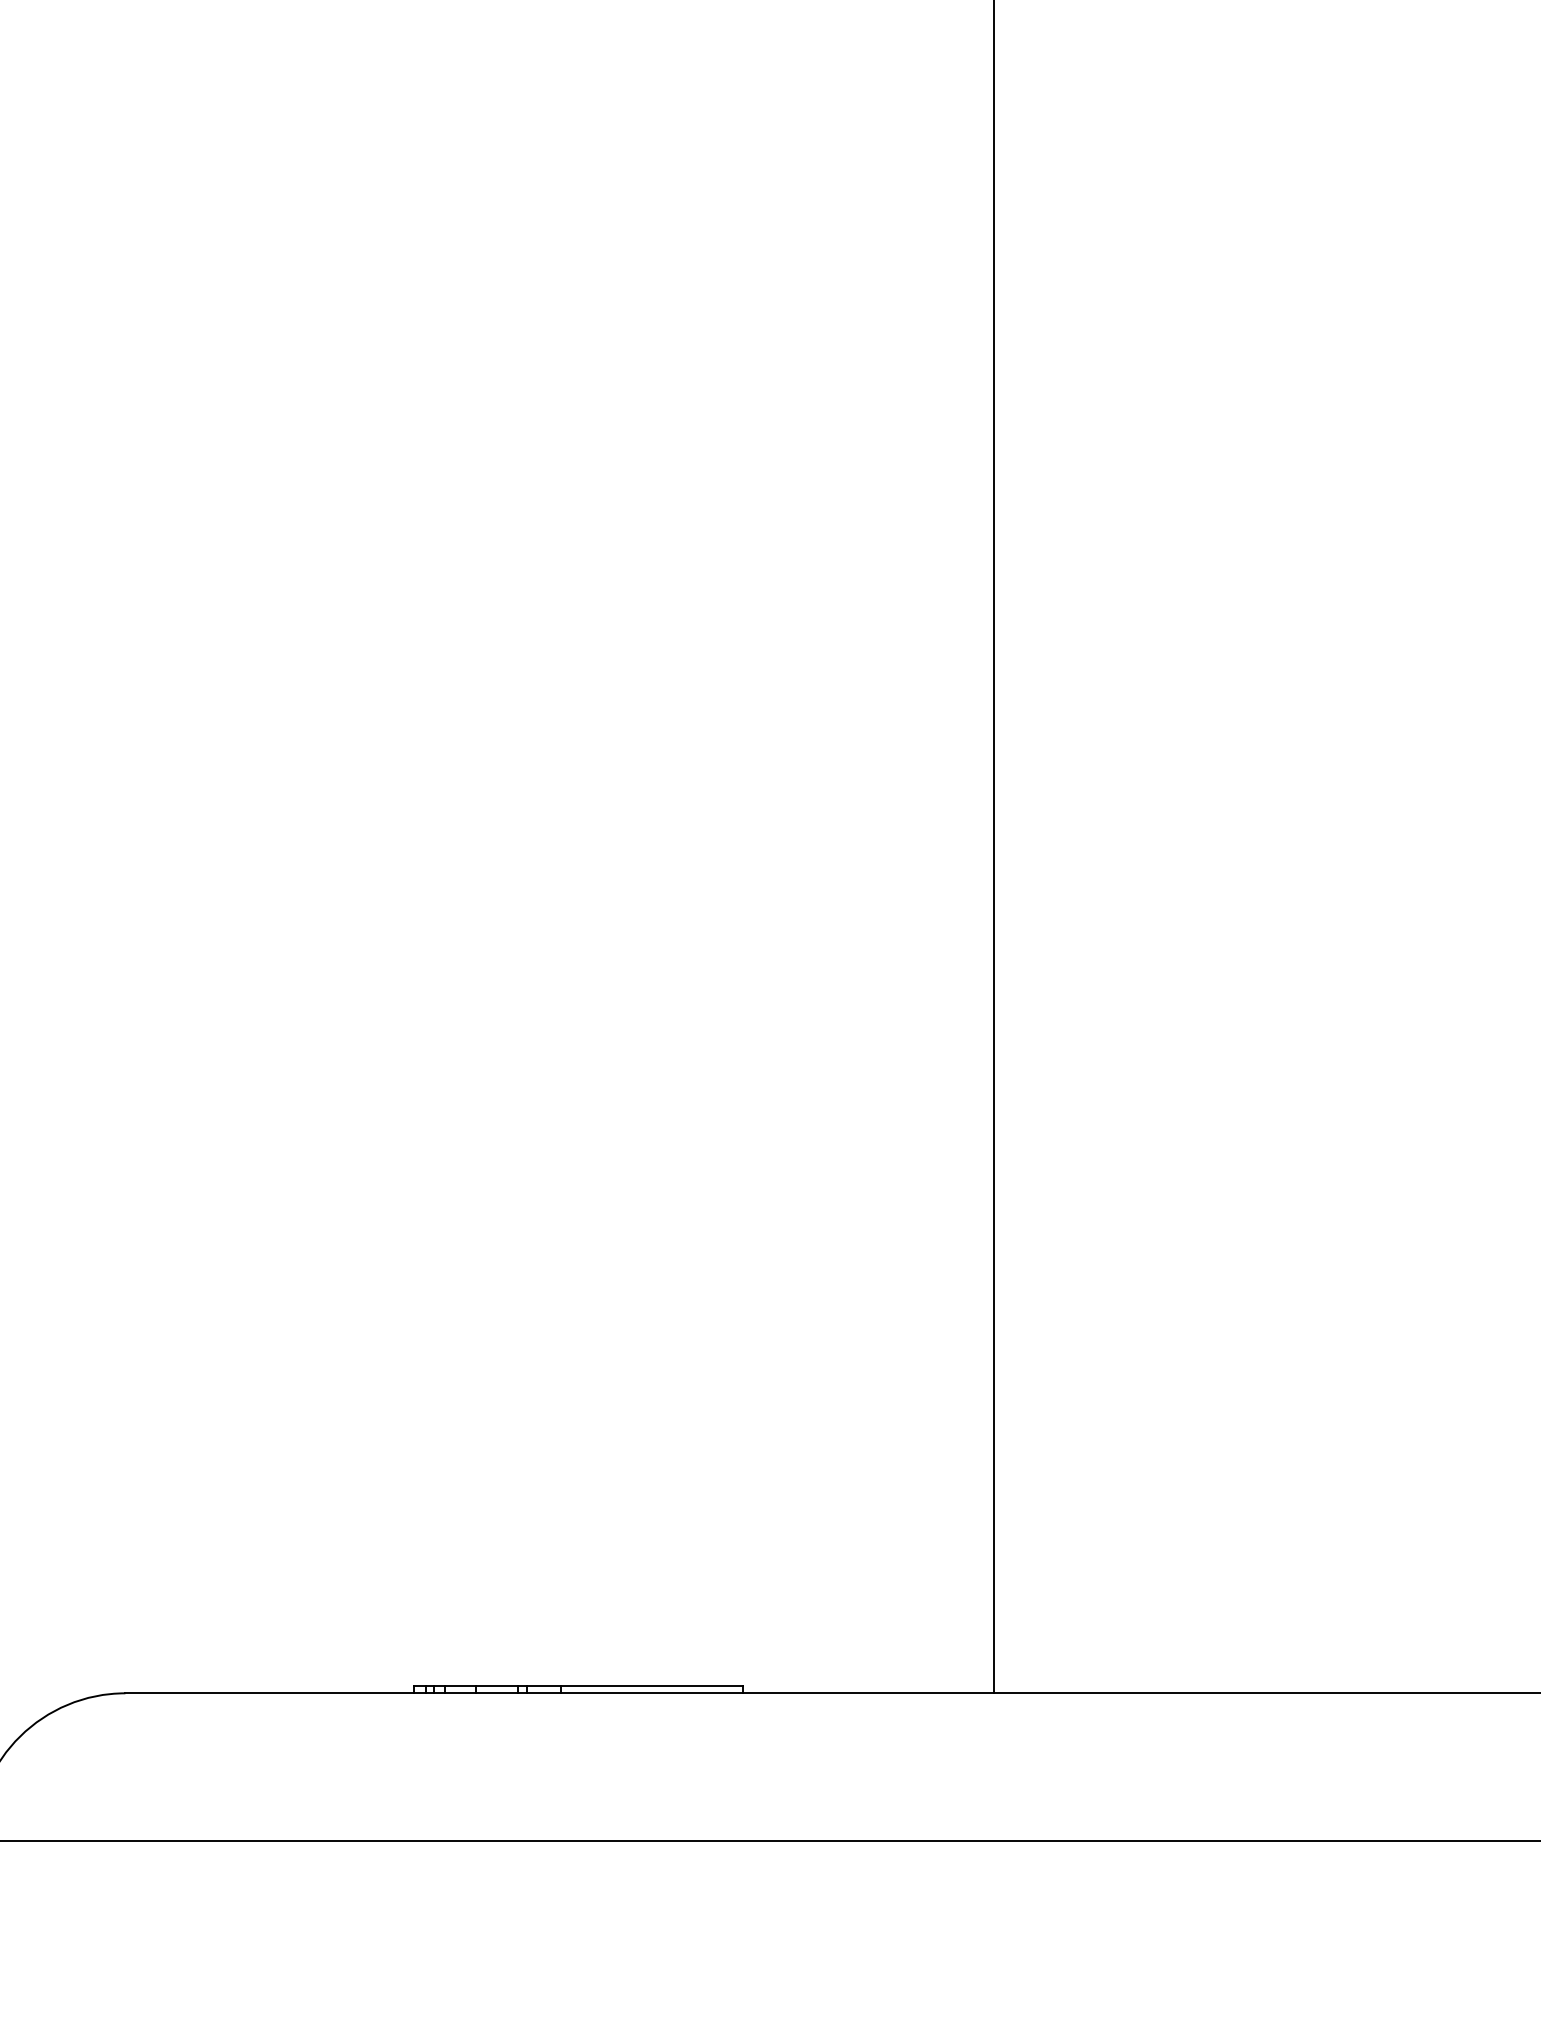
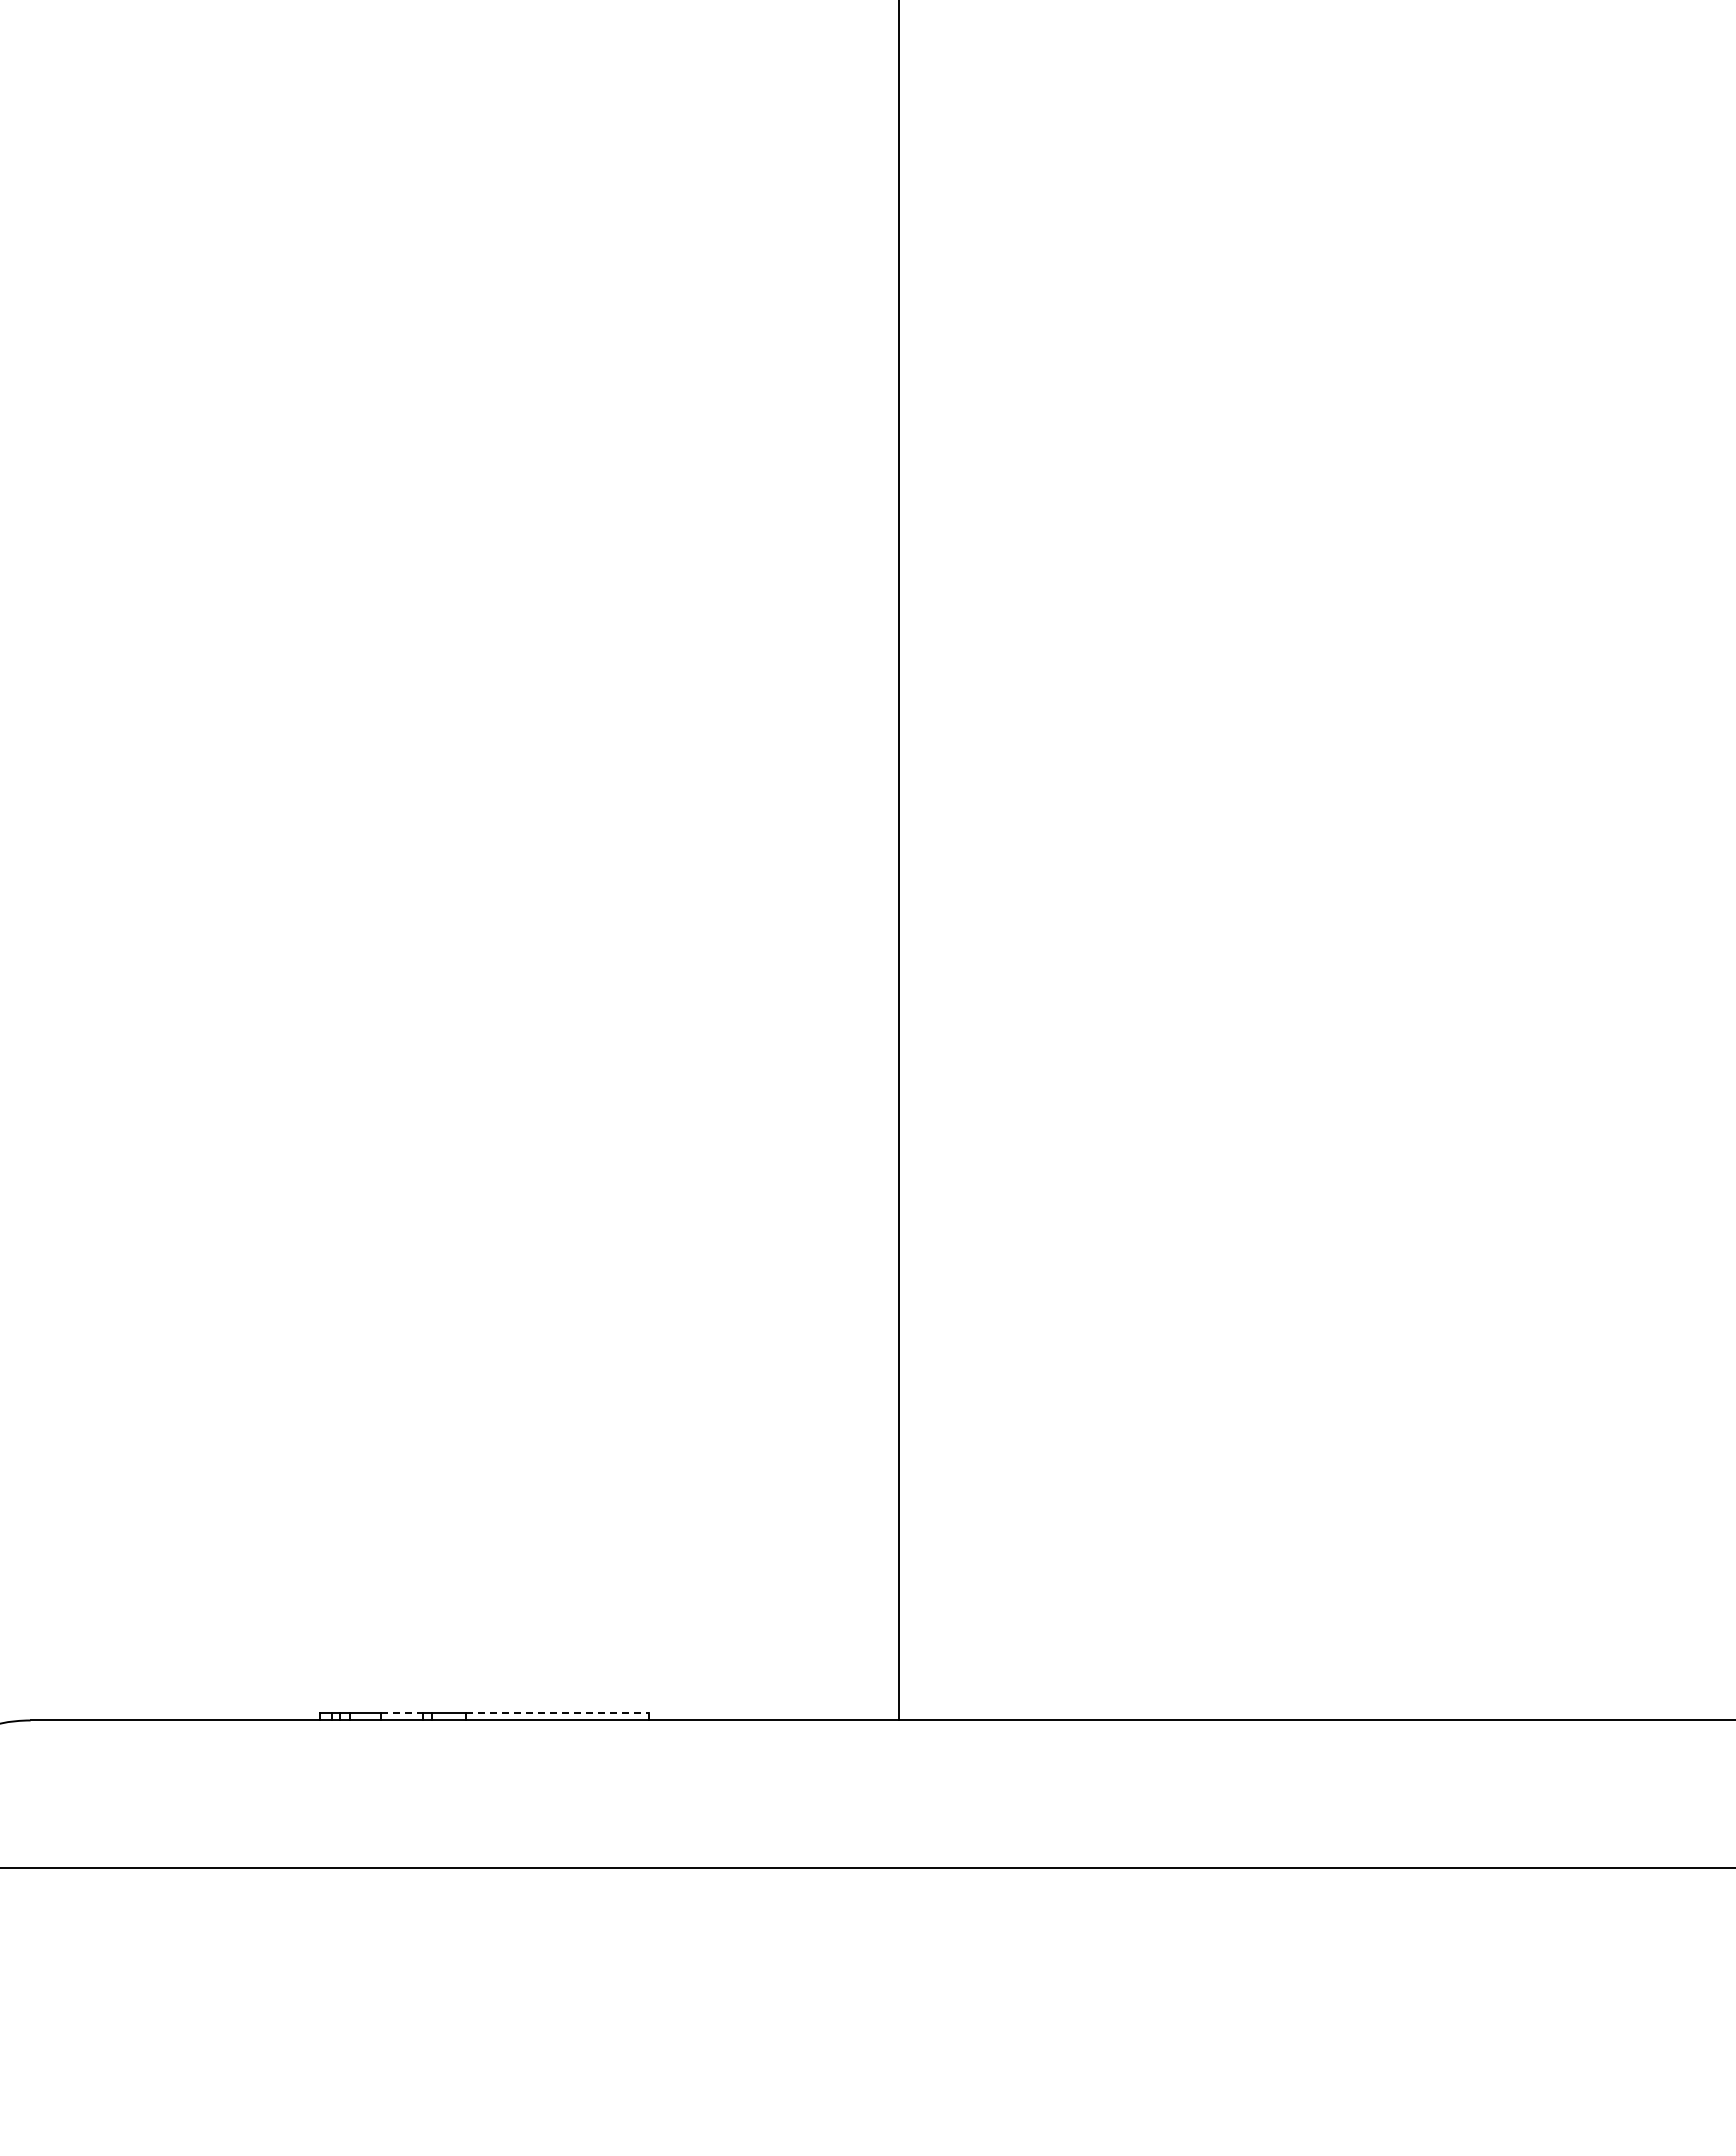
line: (497, 1686) -> (402, 1713), solid -> dashed
line: (652, 1686) -> (557, 1713), solid -> dashed

